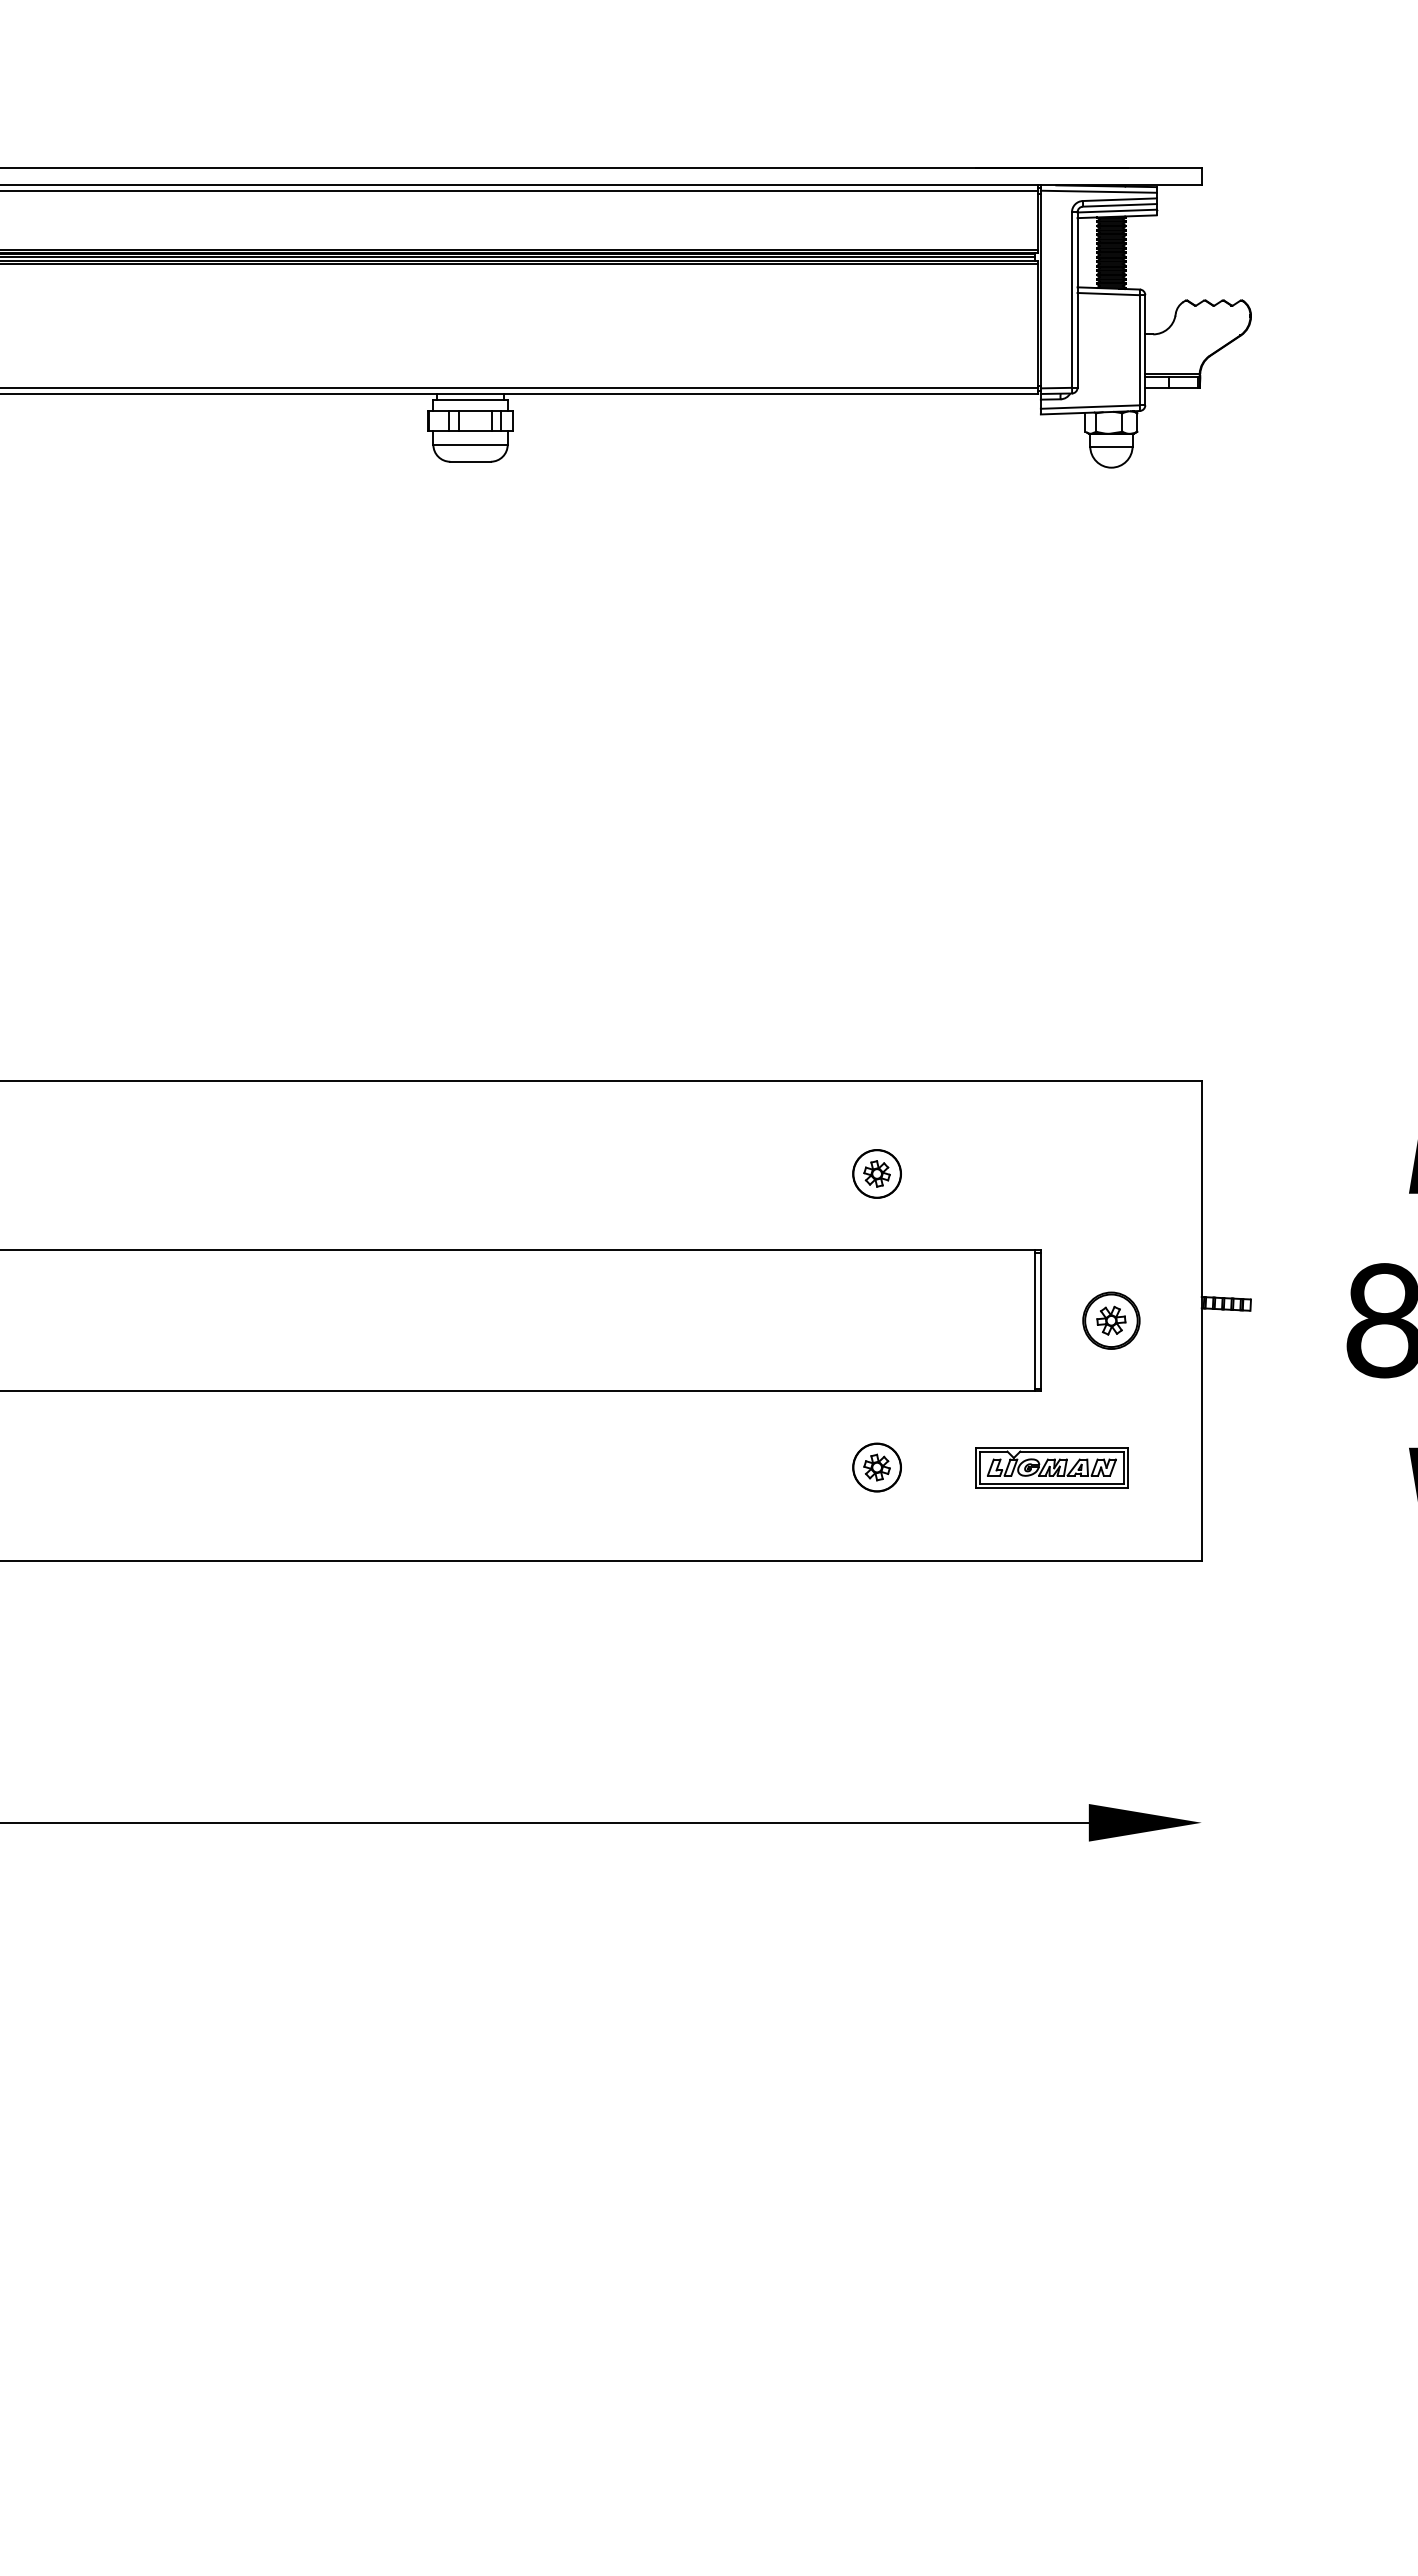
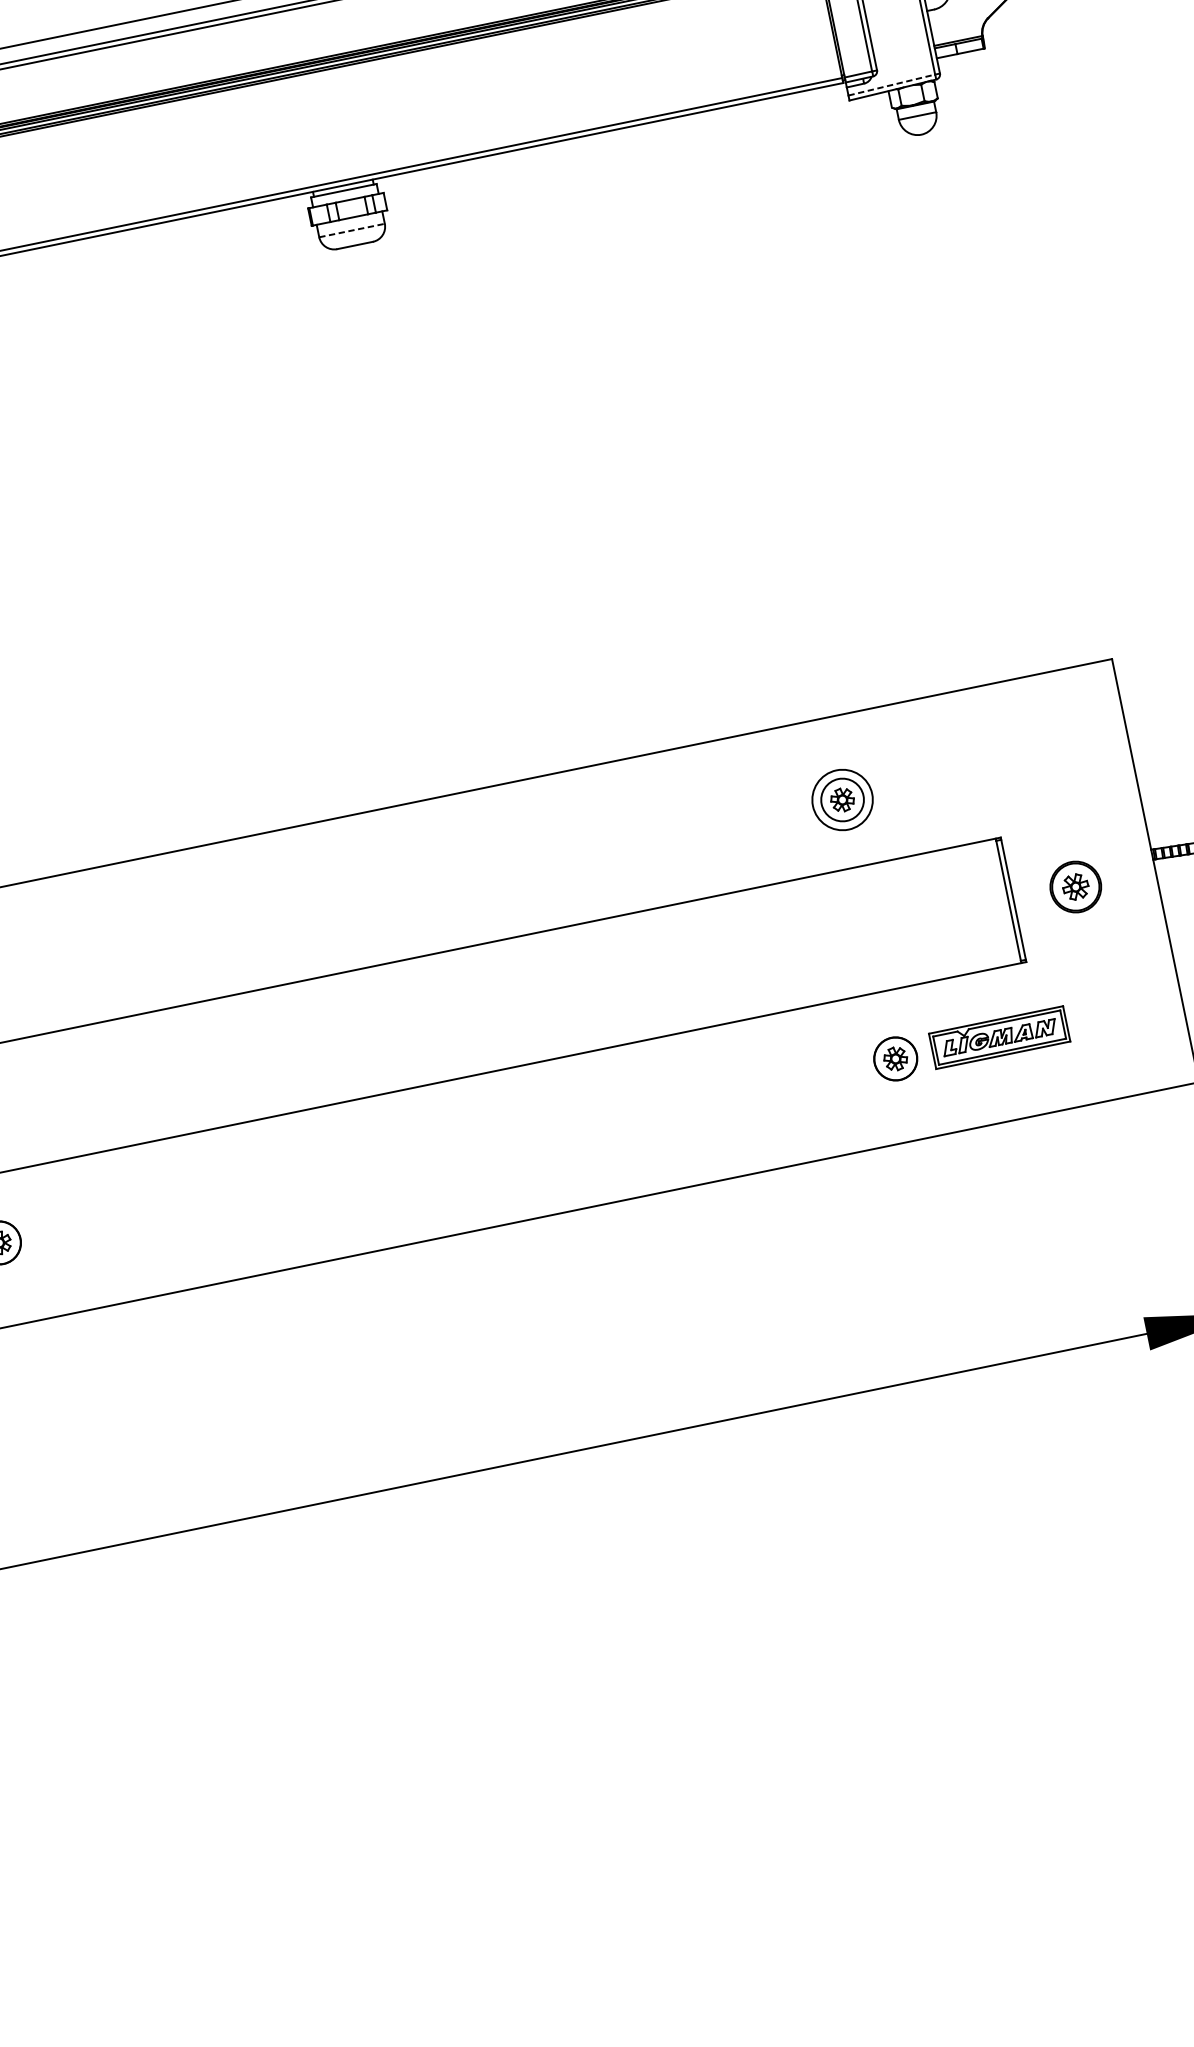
line: (1090, 407) -> (892, 85), solid -> dashed
line: (471, 444) -> (352, 230), solid -> dashed
circle: (877, 1173) -> (842, 799), size x1.4
part: (1051, 1467) -> (999, 1037), moved

